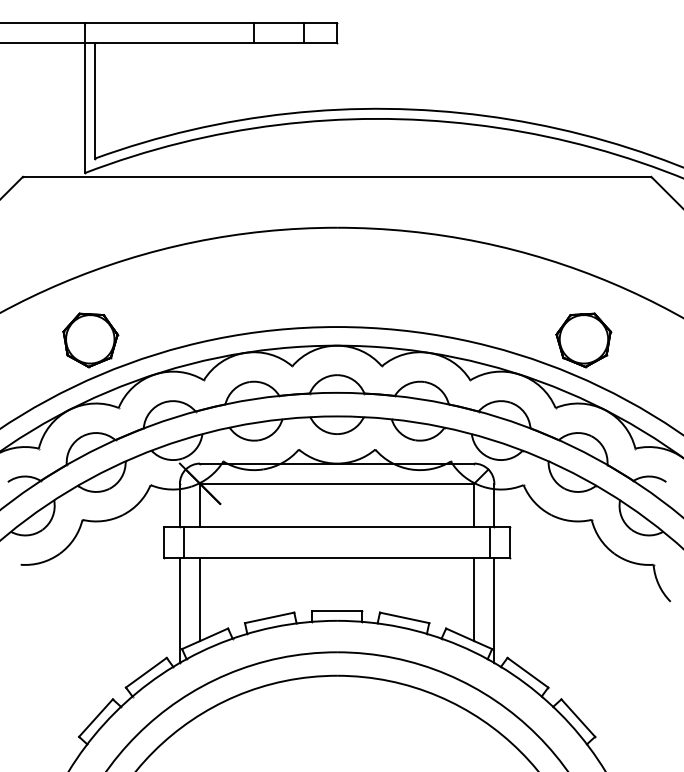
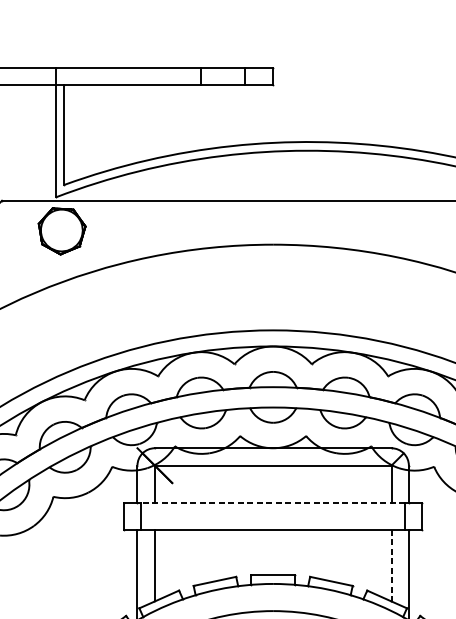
part: (90, 340) -> (62, 231), moved
line: (337, 526) -> (273, 502), solid -> dashed
line: (474, 599) -> (391, 565), solid -> dashed

